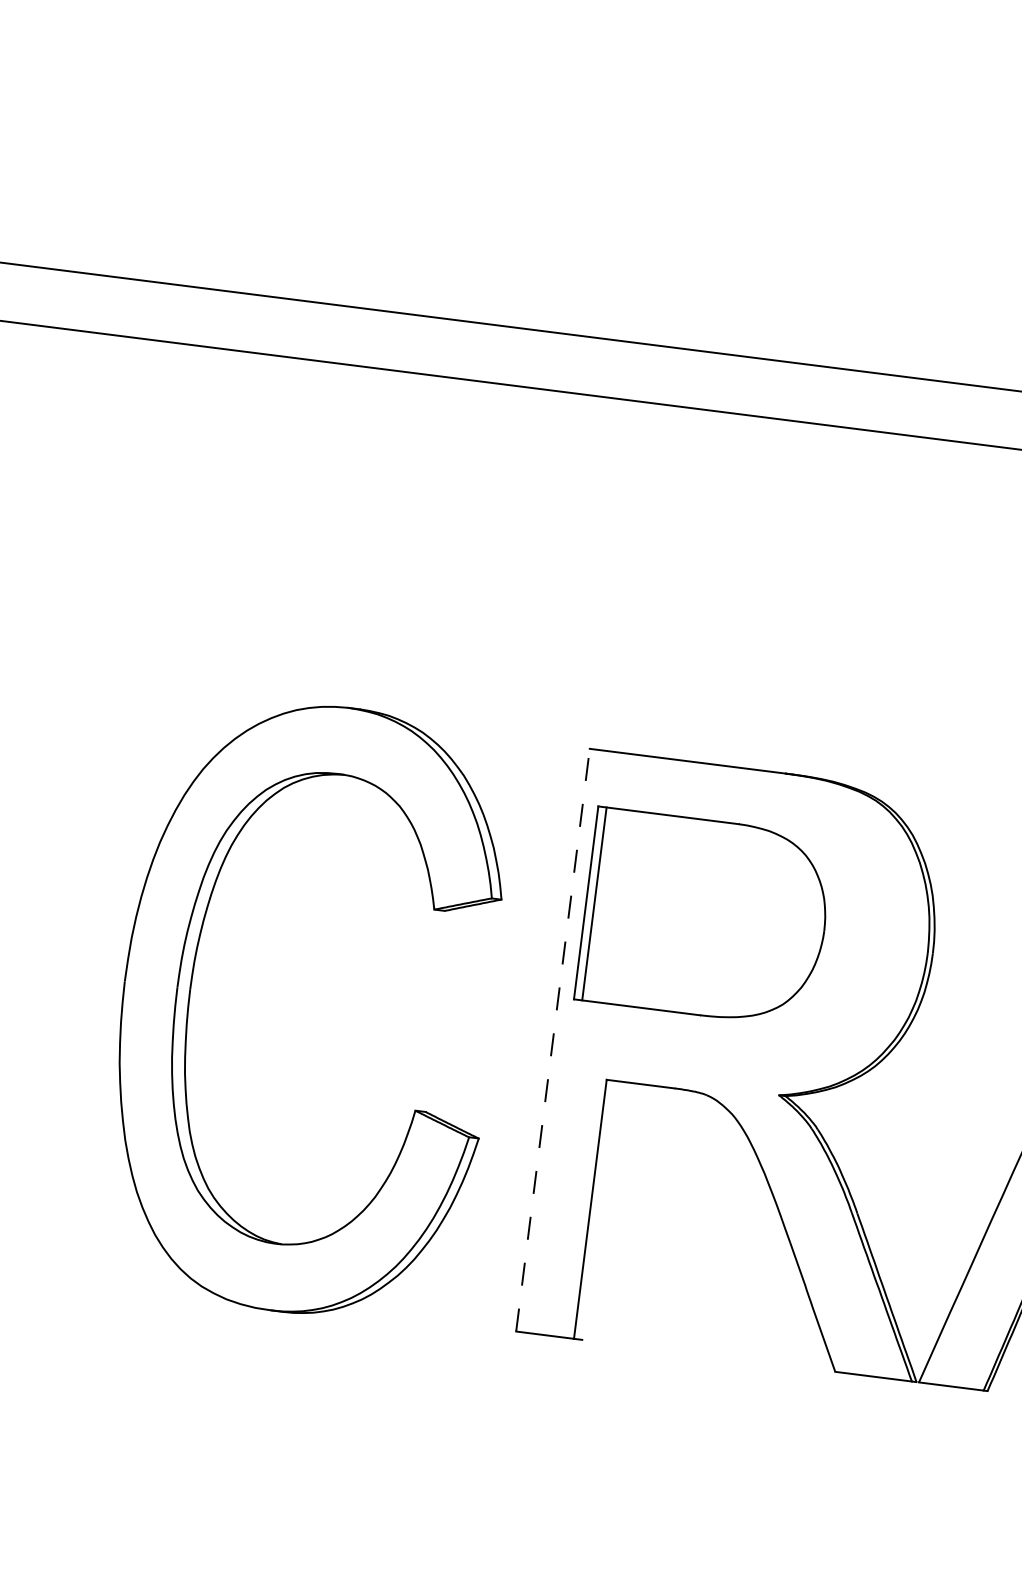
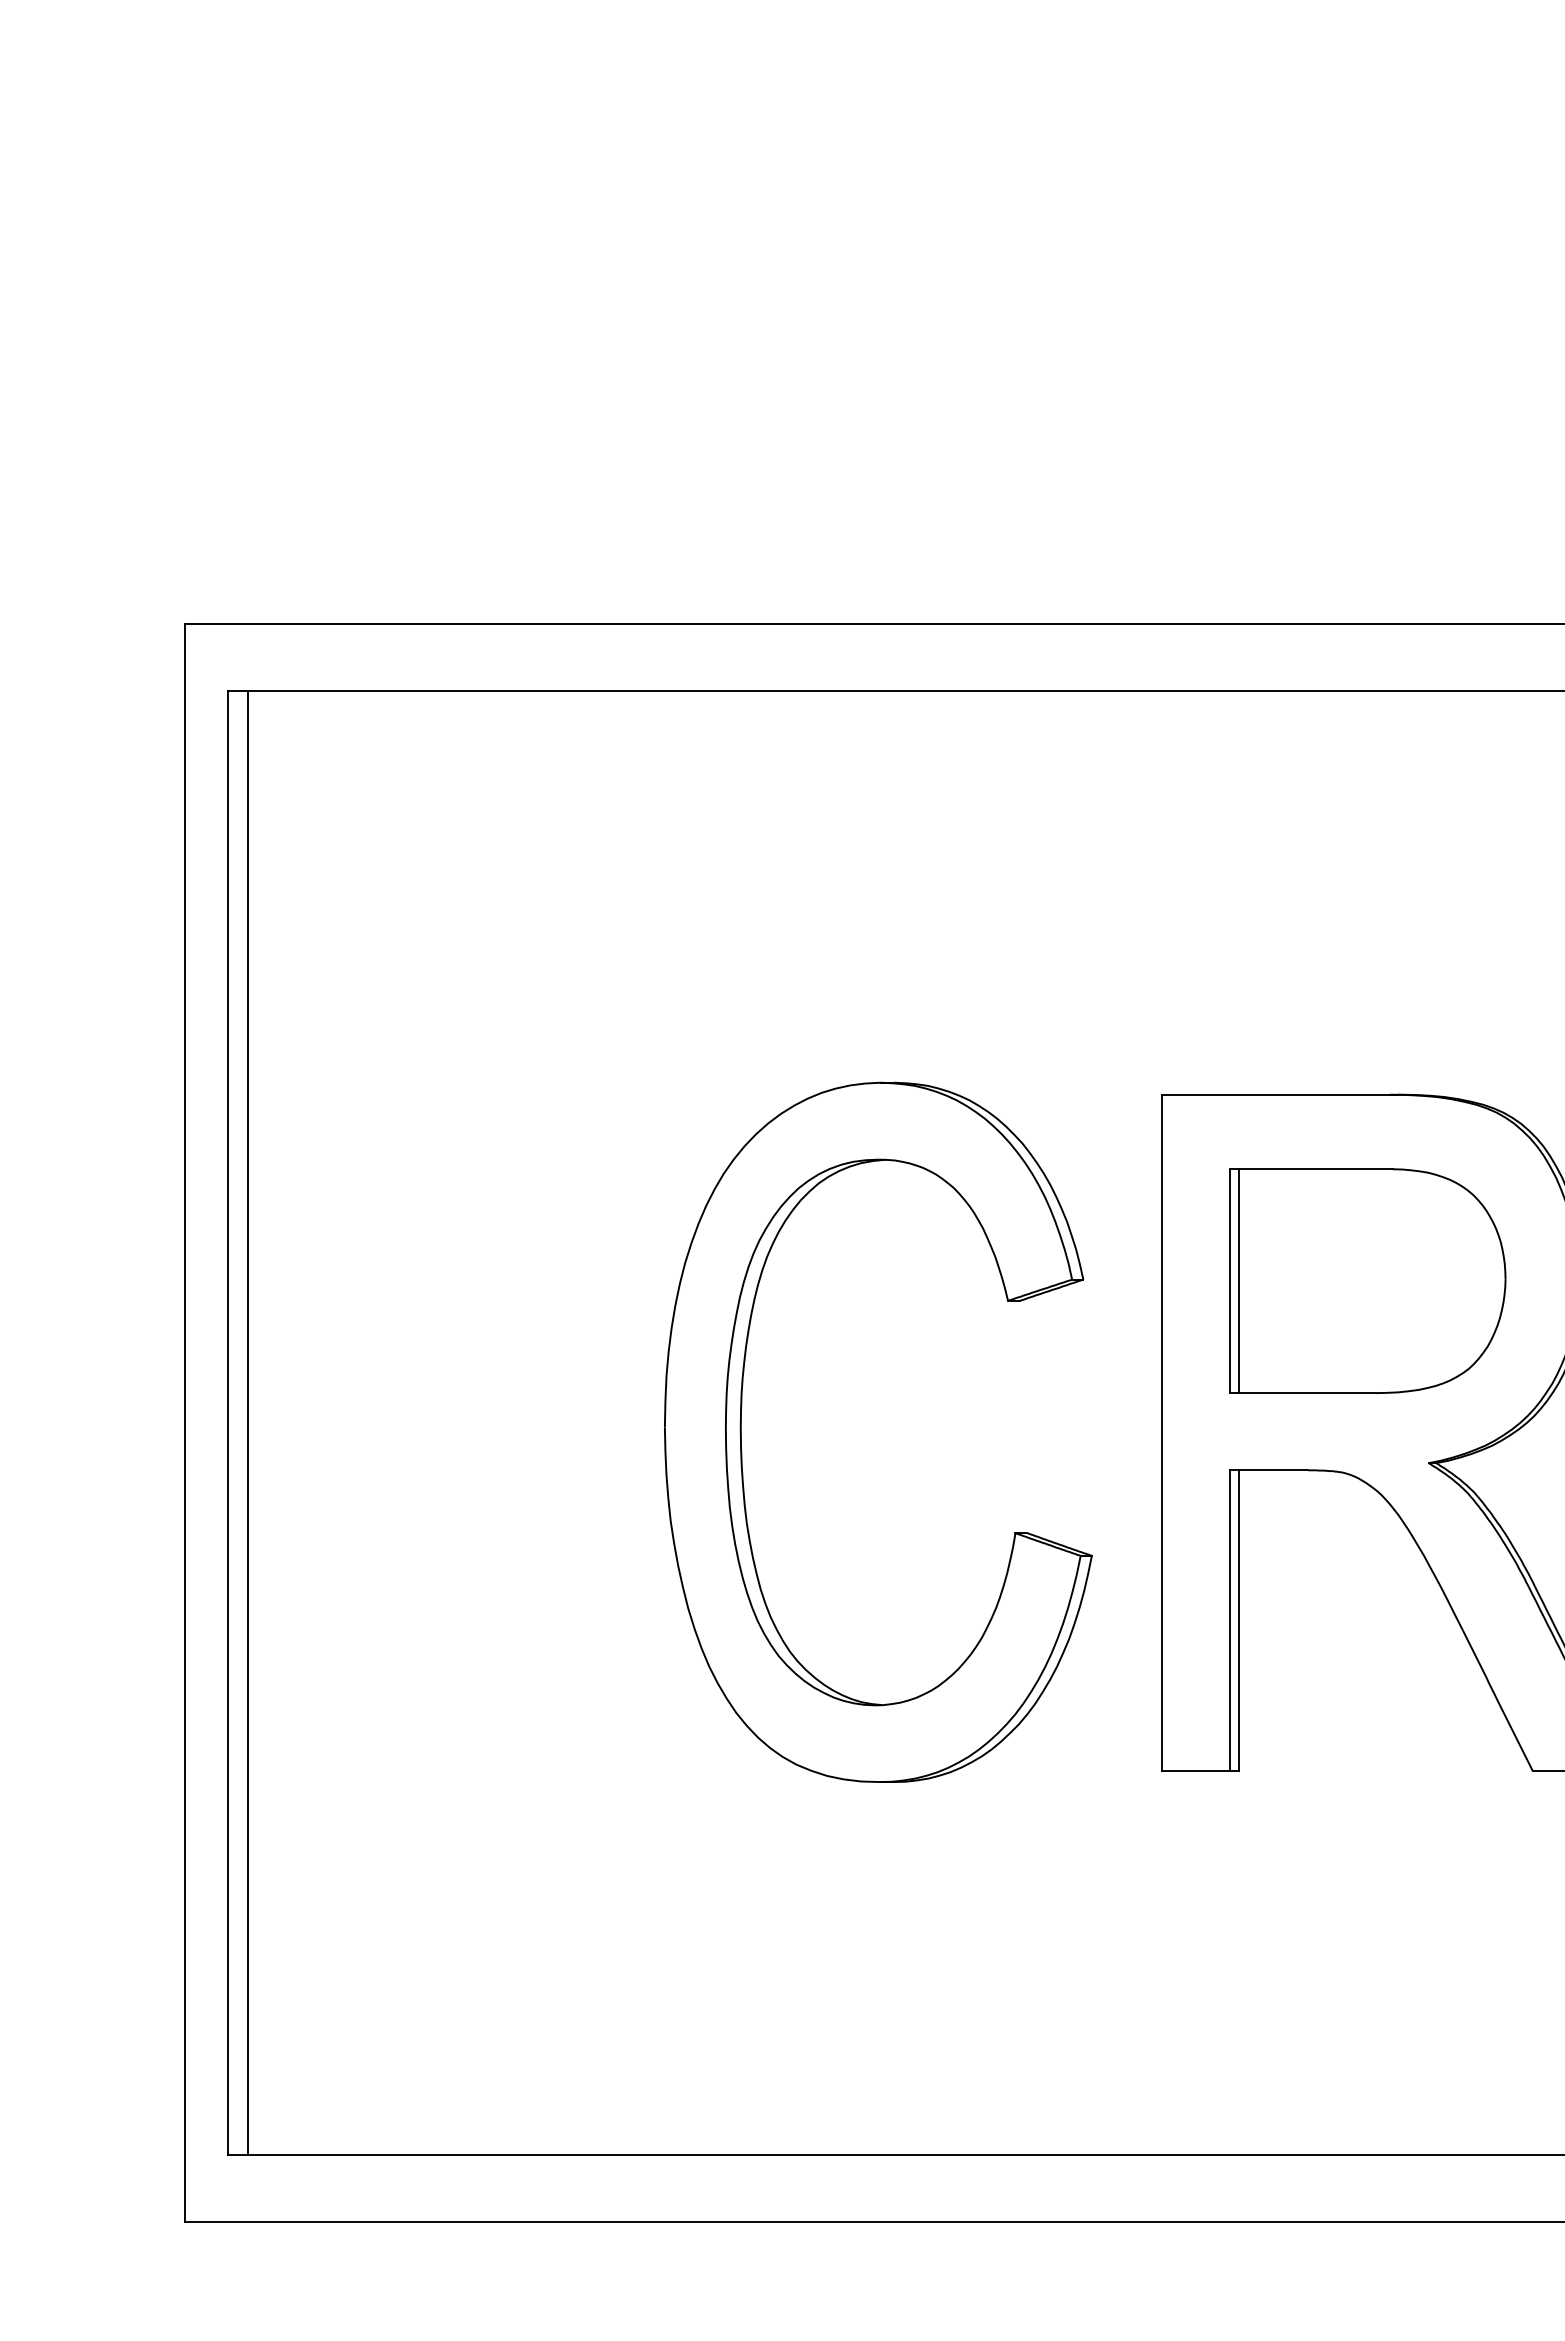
part: (705, 917) -> (1367, 1280), moved
line: (553, 1039) -> (1162, 1432), dashed -> solid
line: (598, 1210) -> (1239, 1620), added

